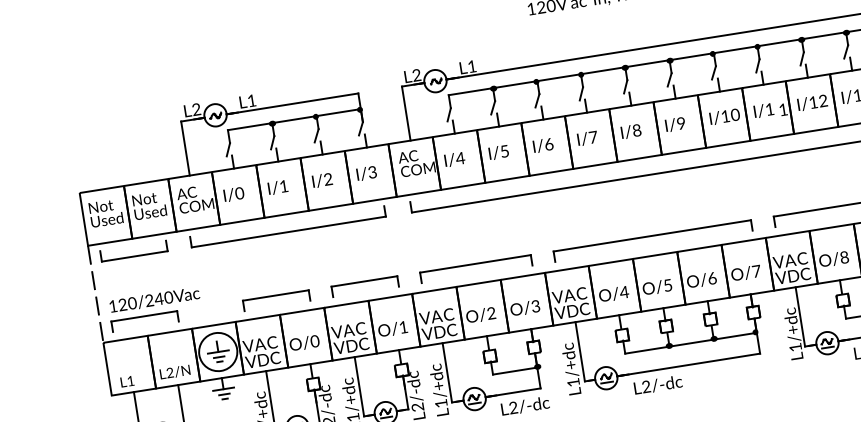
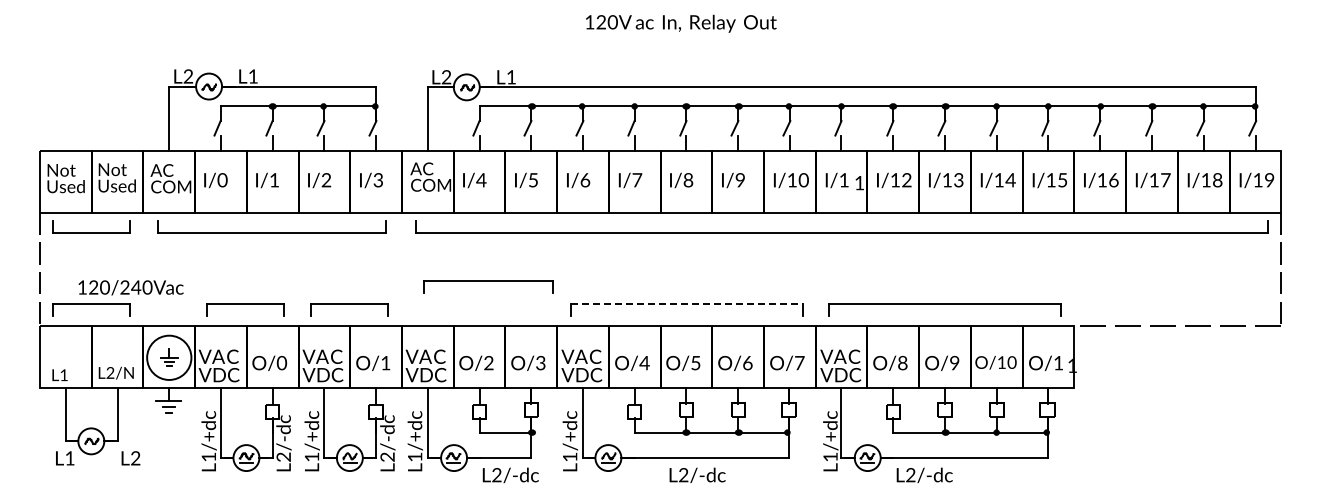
line: (652, 235) -> (686, 303), solid -> dashed
part: (476, 268) -> (488, 286), moved
text: (154, 299) -> (130, 287), moved
part: (218, 351) -> (169, 357), size x0.7
text: (658, 385) -> (697, 475), moved

